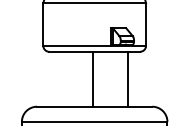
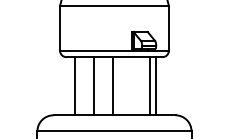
line: (56, 79) -> (74, 86), added
line: (74, 79) -> (93, 86), added
line: (133, 79) -> (155, 86), added

